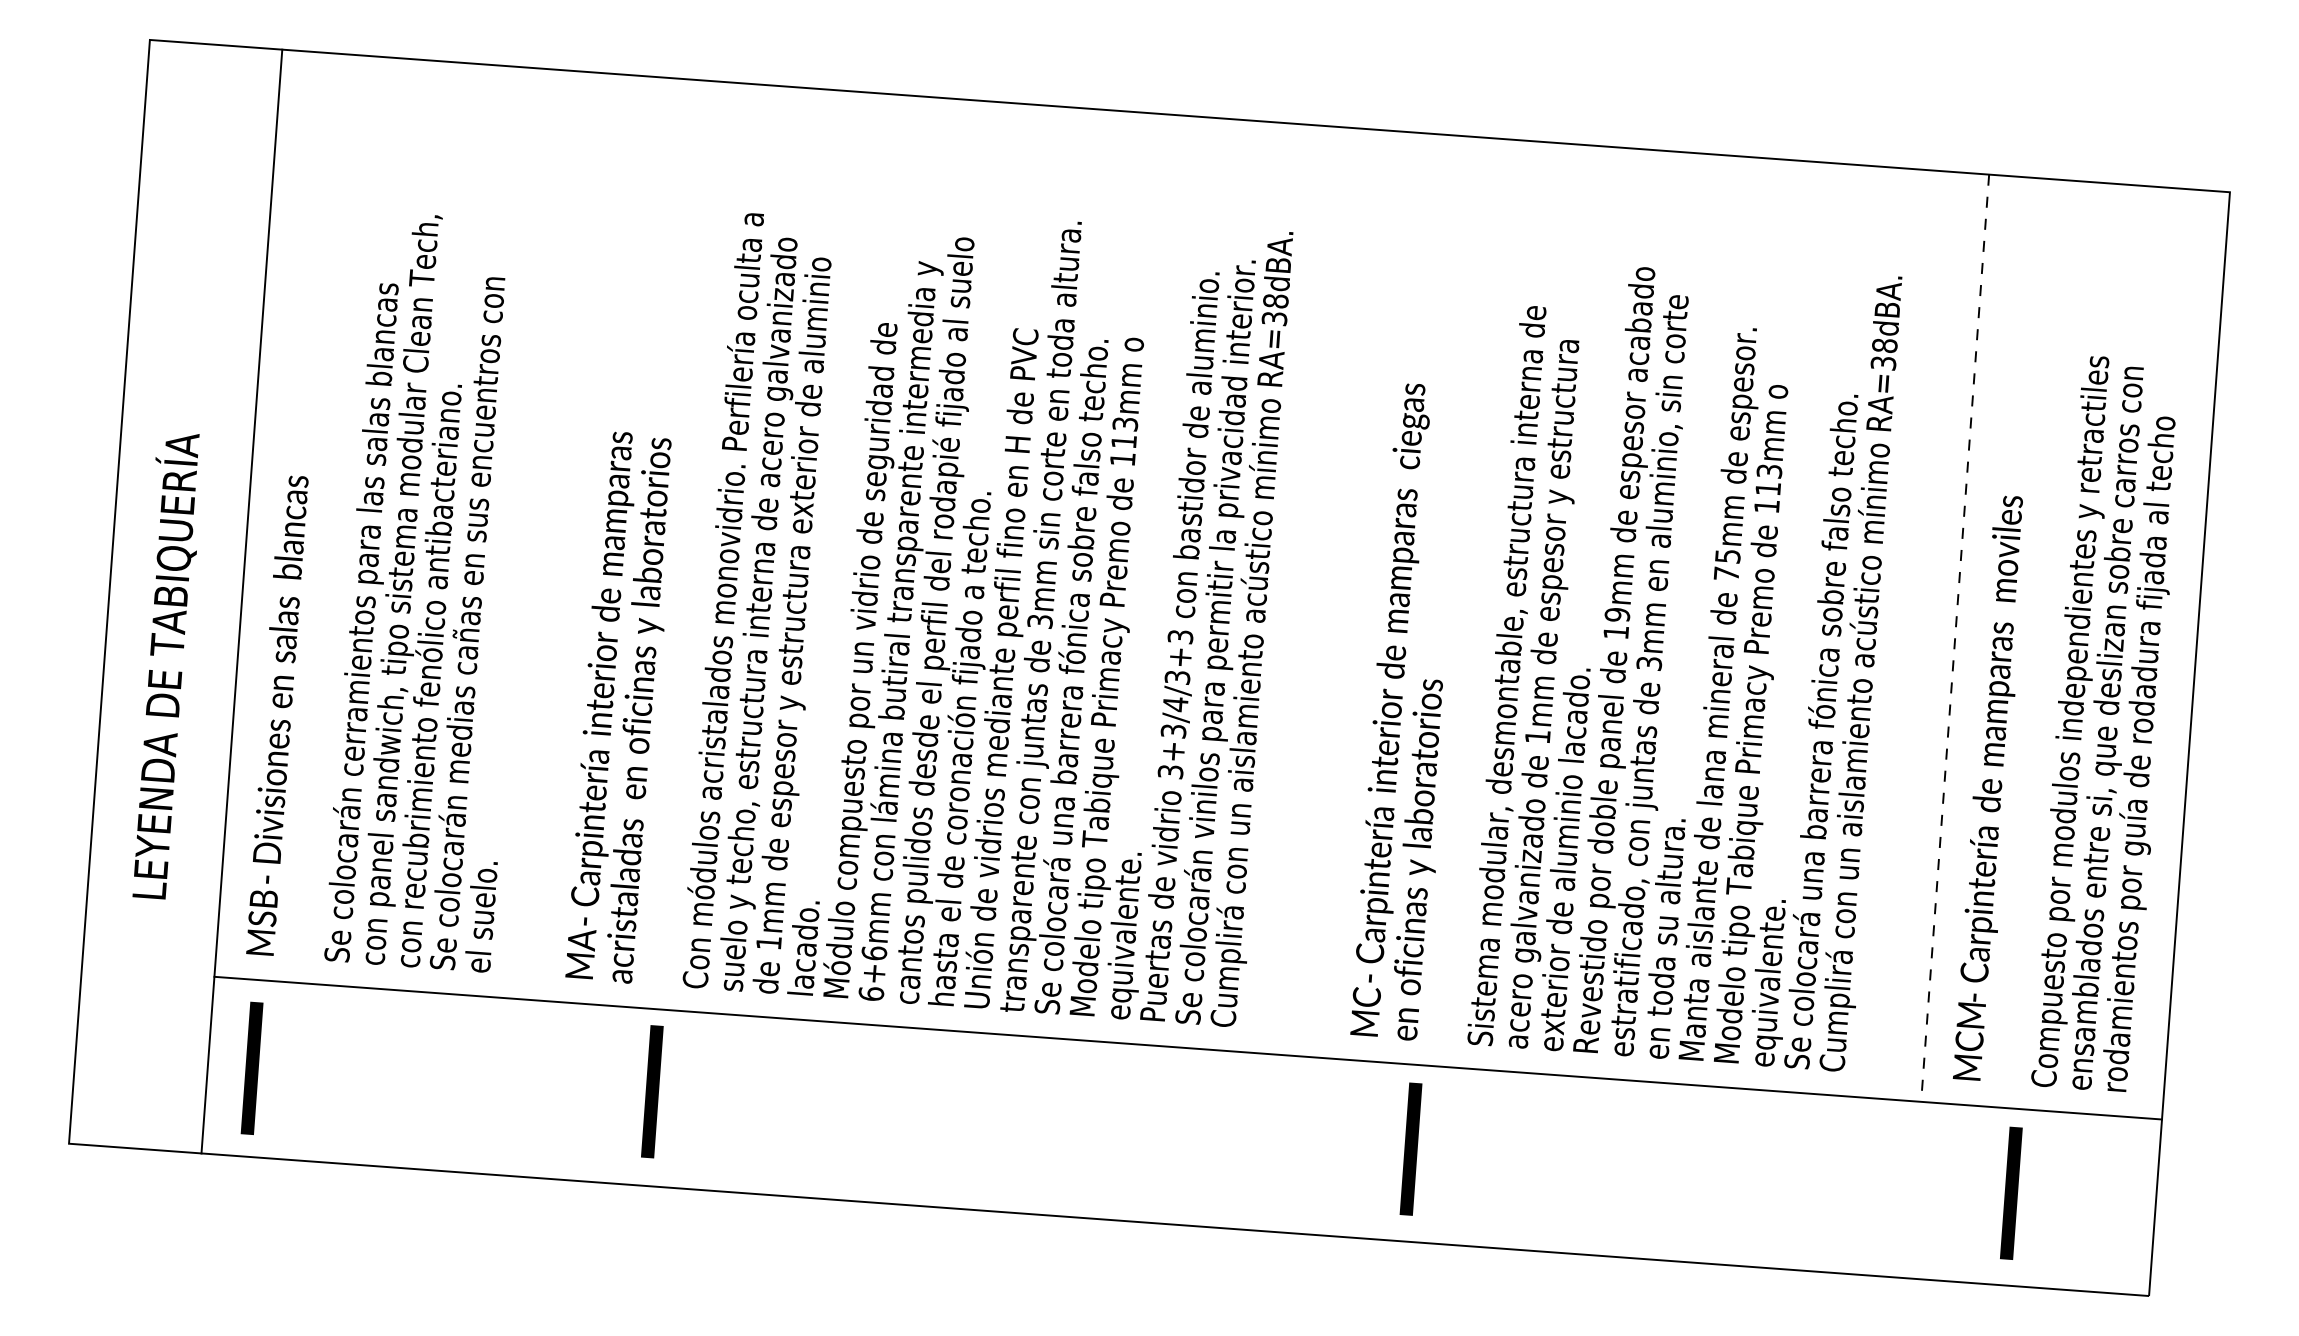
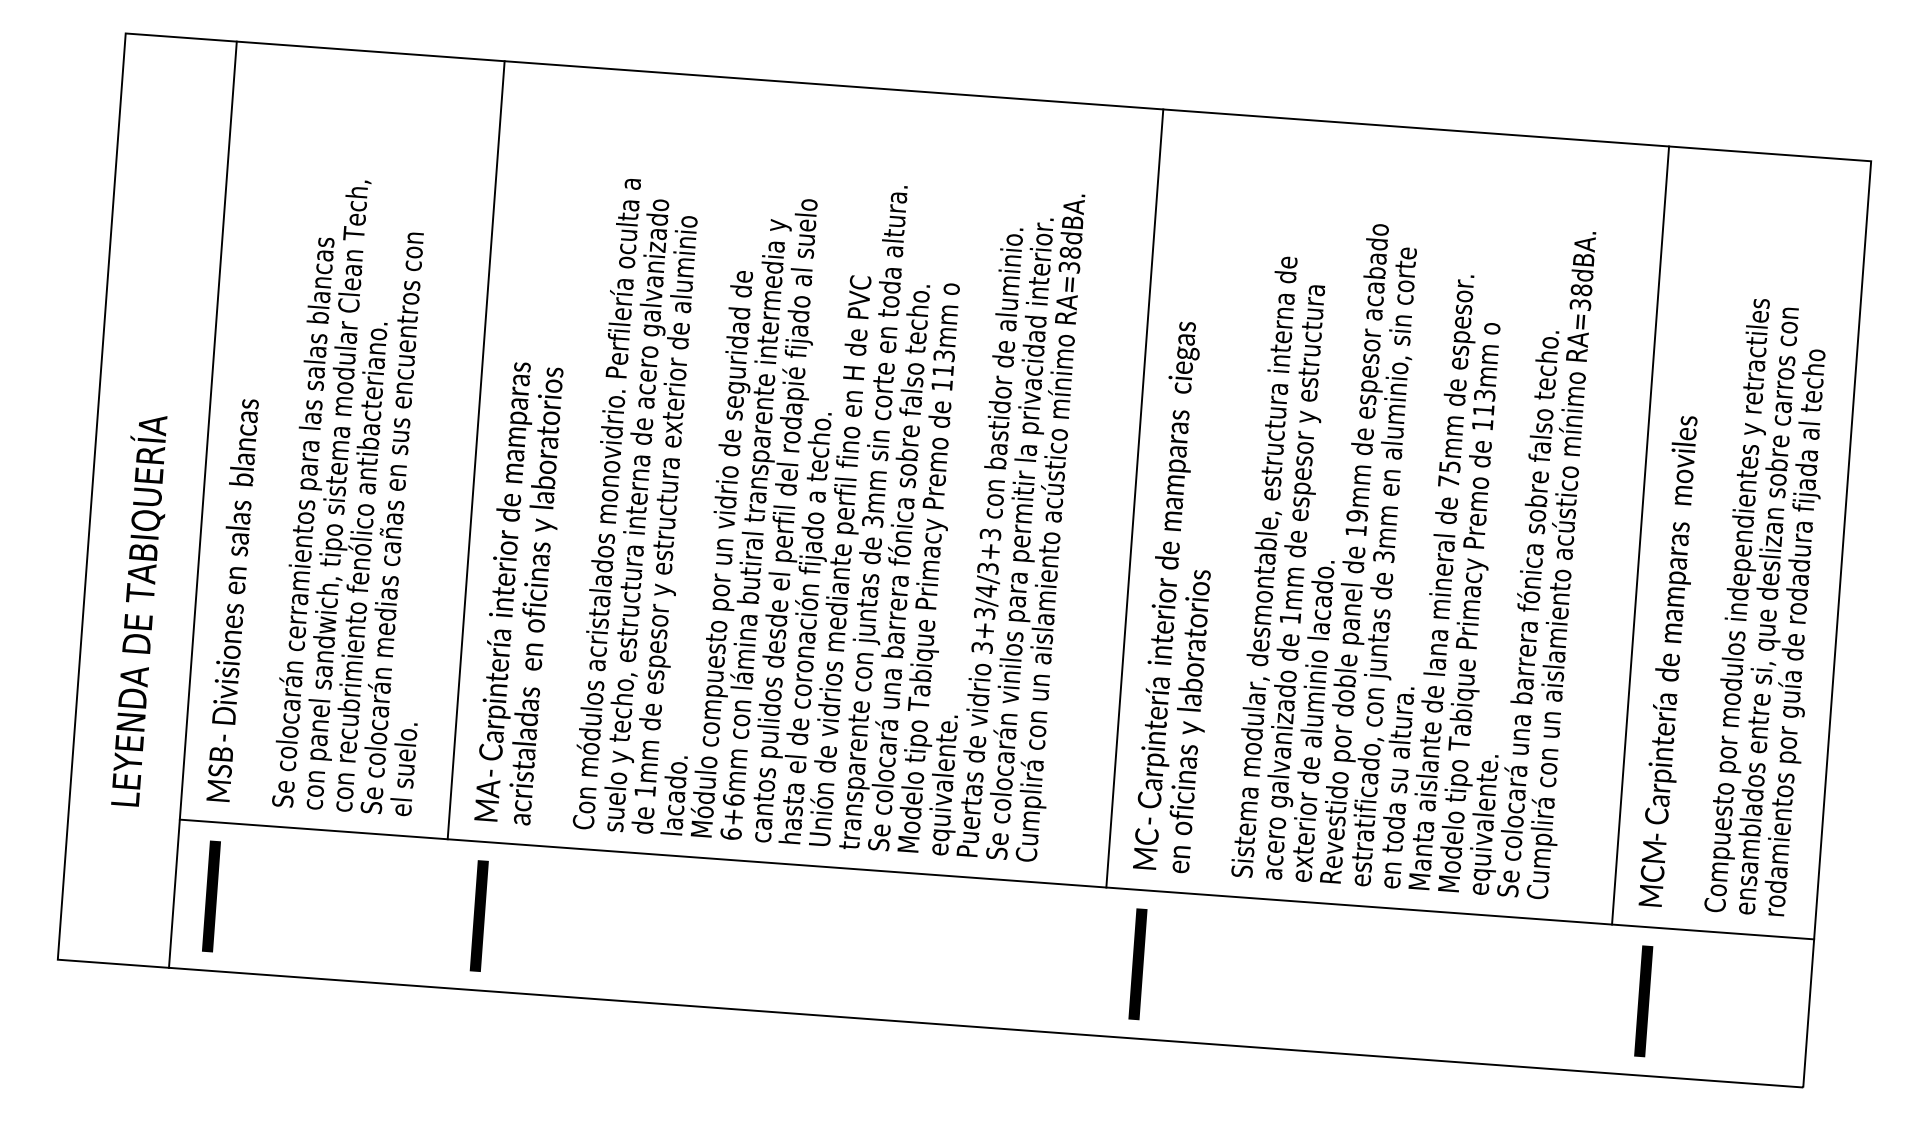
line: (566, 536) -> (475, 450), added
line: (1352, 594) -> (1134, 498), added
line: (1955, 639) -> (1640, 536), dashed -> solid
text: (166, 666) -> (139, 611), moved
line: (651, 1091) -> (478, 915), moved
line: (1410, 1149) -> (1137, 964), moved
line: (2011, 1193) -> (1643, 1001), moved

